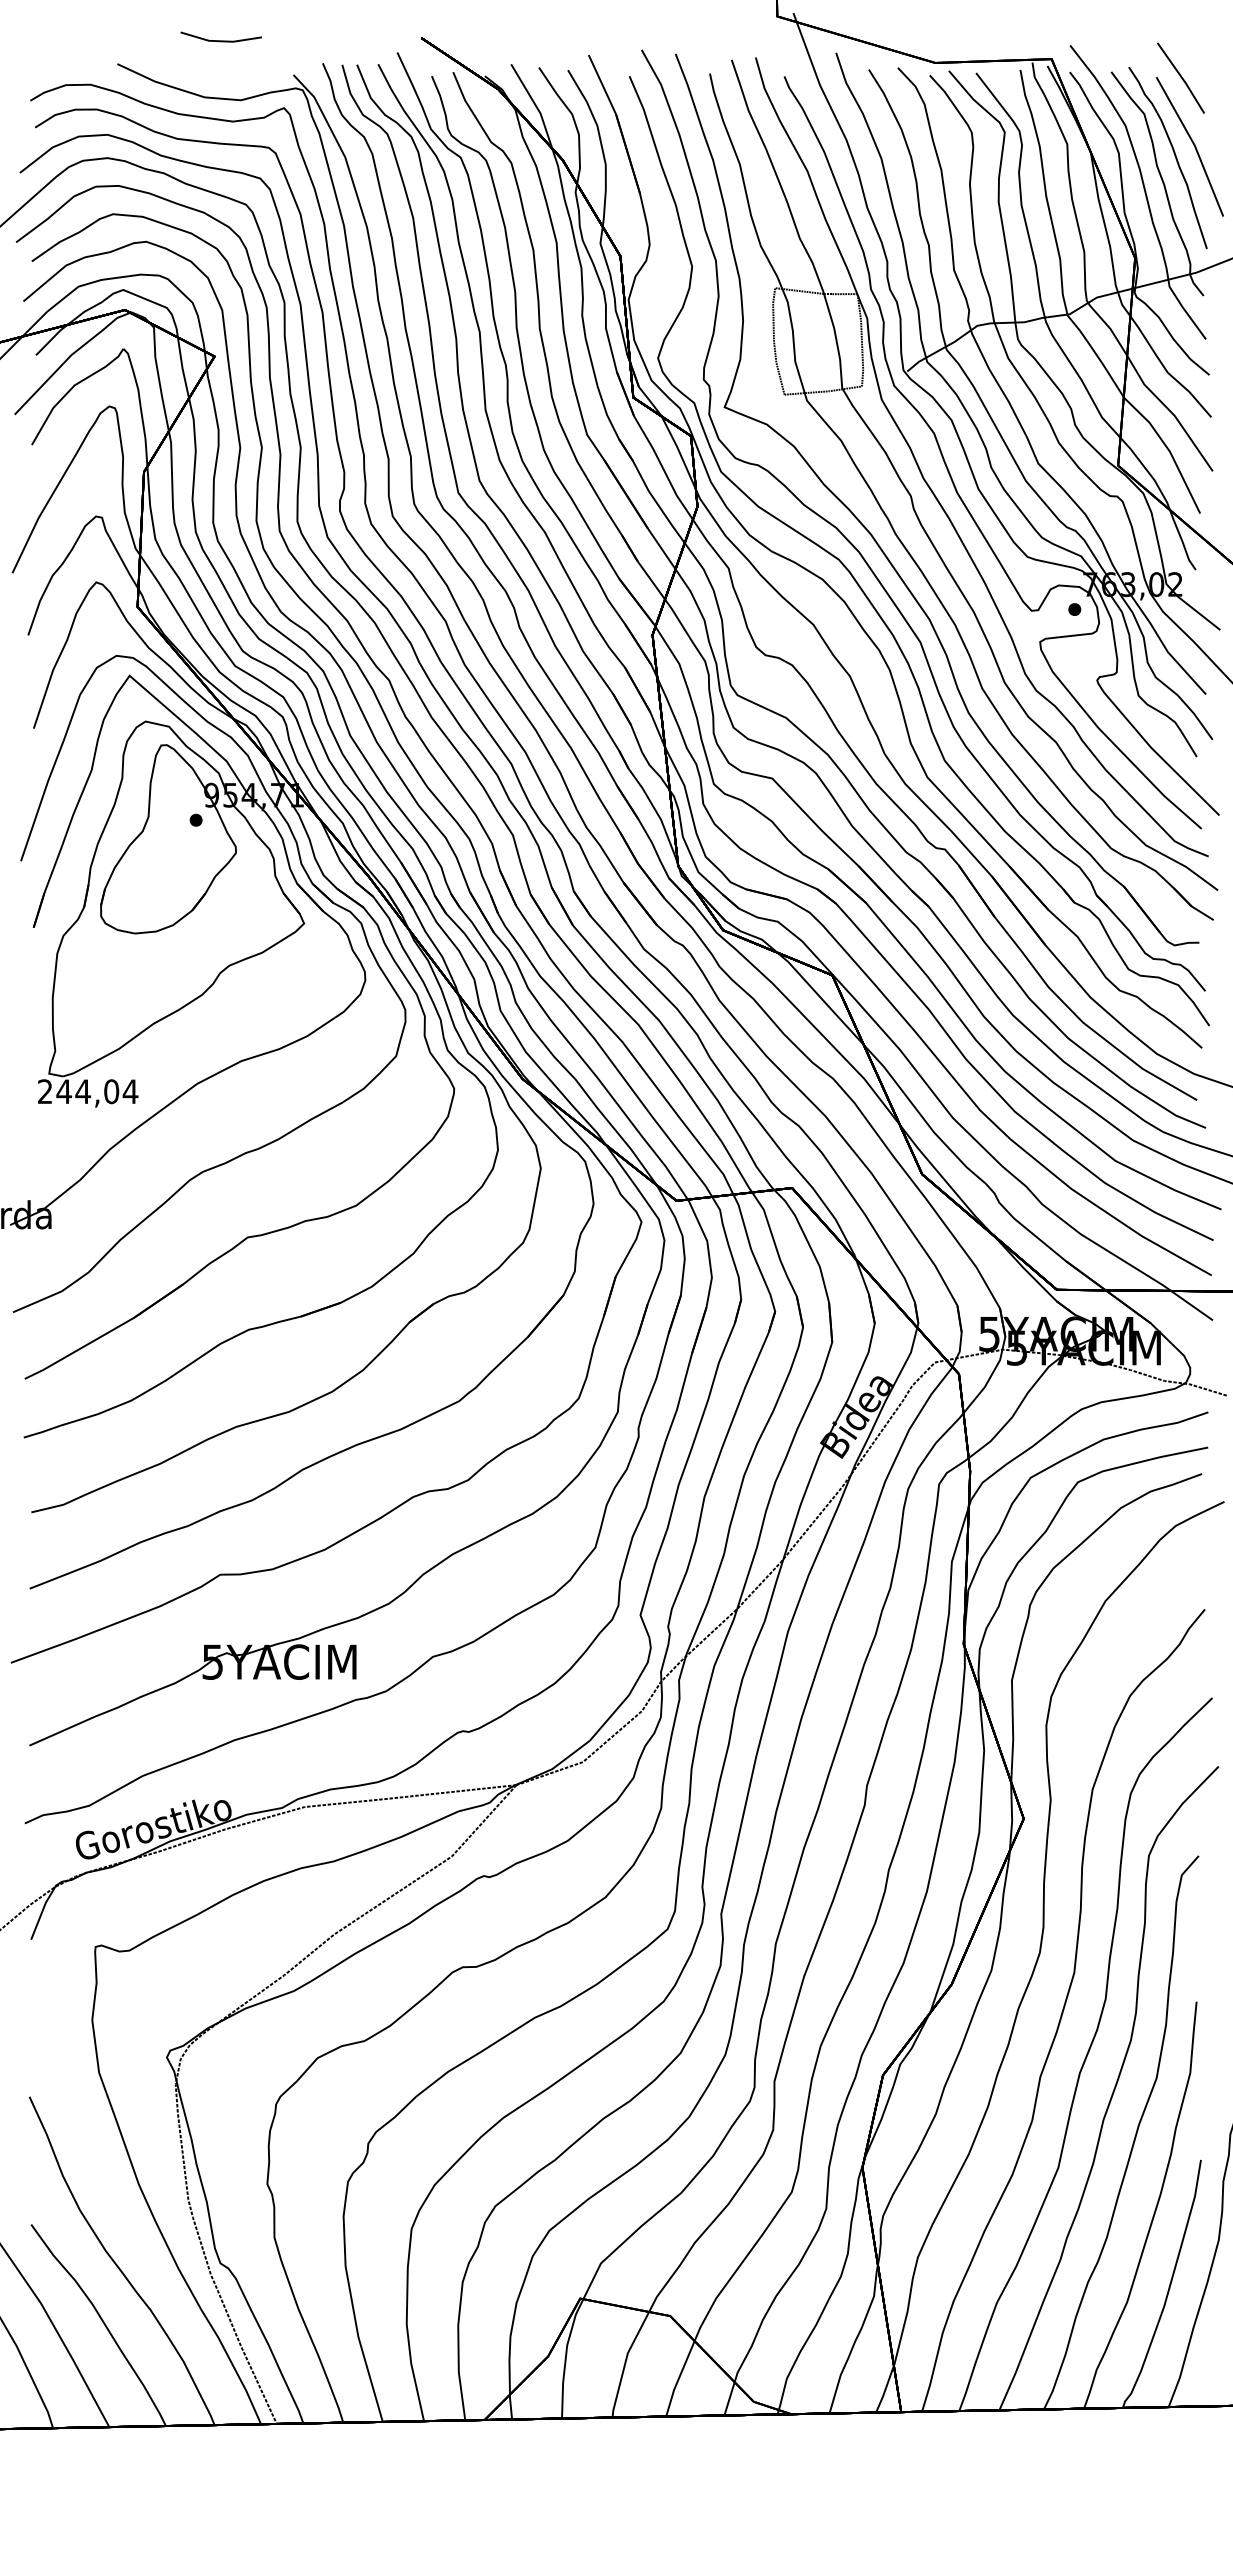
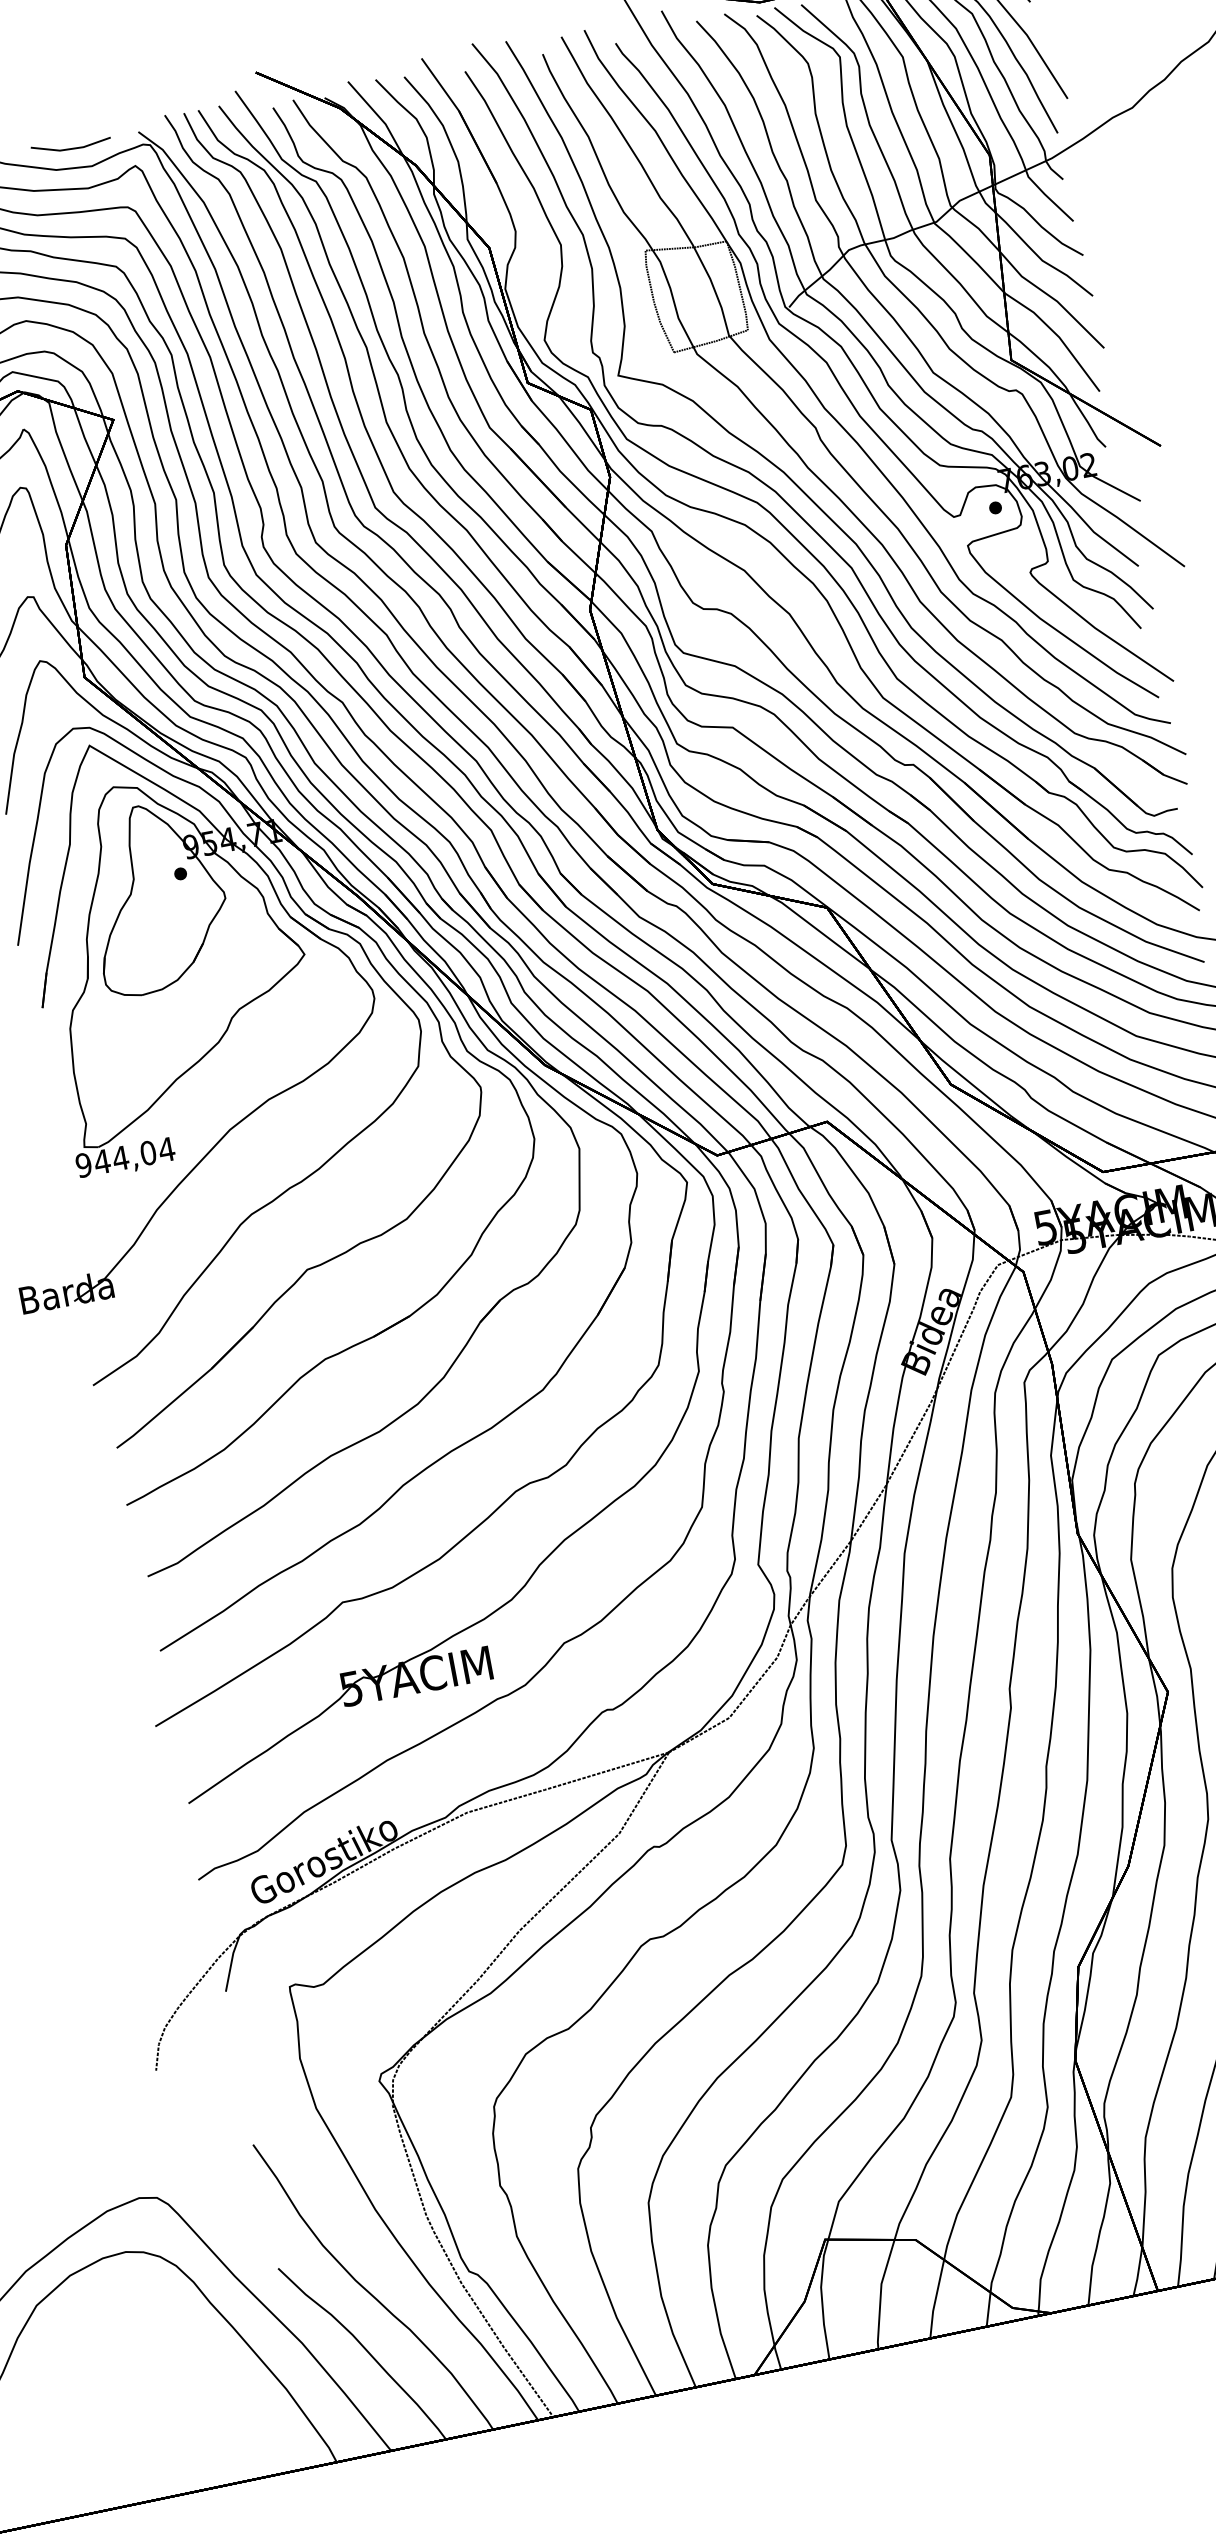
line: (220, 40) -> (71, 148), moved
text: (44, 1091) -> (83, 1165), 244,04 -> 944,04

